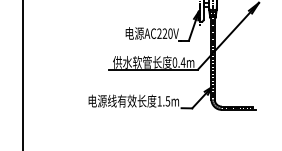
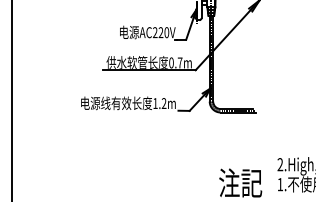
text: (182, 62) -> (179, 62), 0.4m -> 0.7m
text: (167, 101) -> (163, 103), 1.5m -> 1.2m

